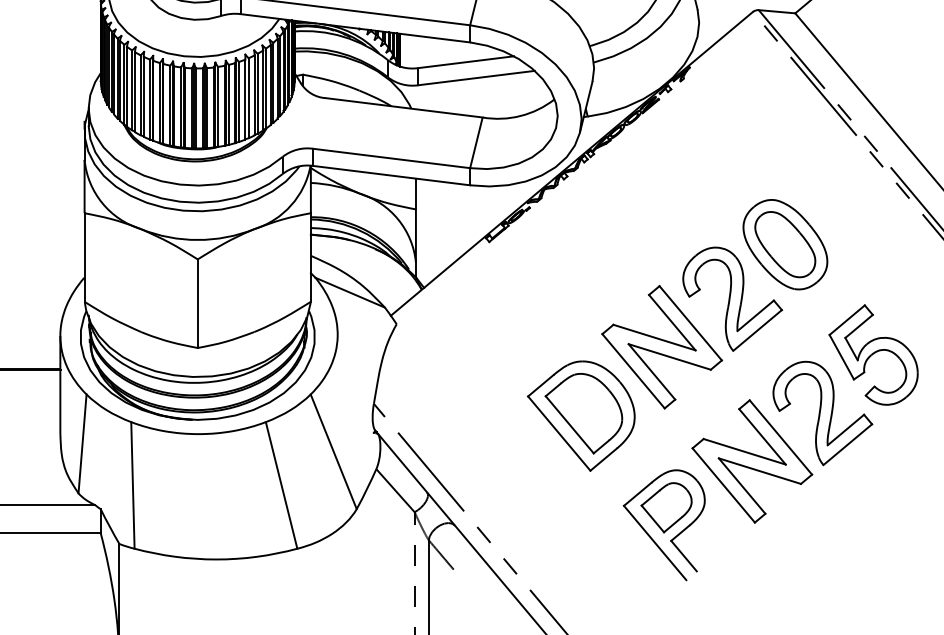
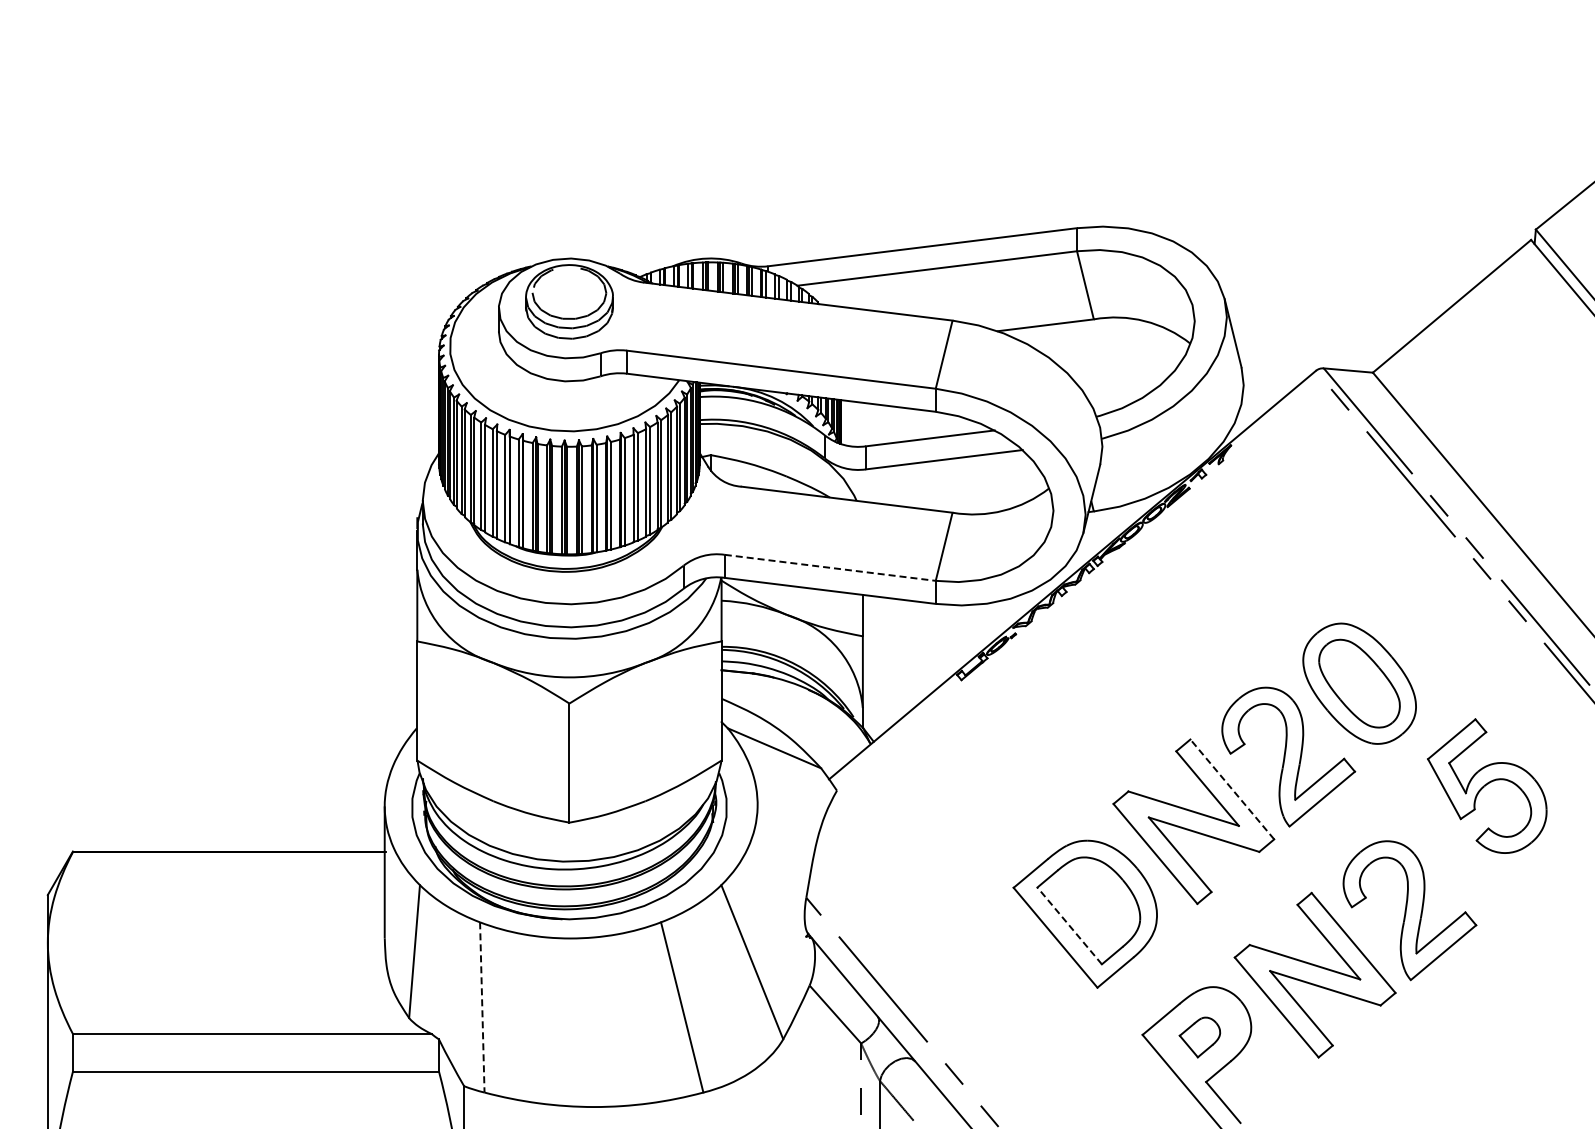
line: (391, 158) -> (830, 567), solid -> dashed
line: (690, 323) -> (1232, 789), solid -> dashed
part: (873, 354) -> (1487, 785), moved
line: (569, 424) -> (1069, 925), solid -> dashed
line: (133, 485) -> (482, 1007), solid -> dashed
part: (666, 507) -> (1199, 1037), size x0.6

